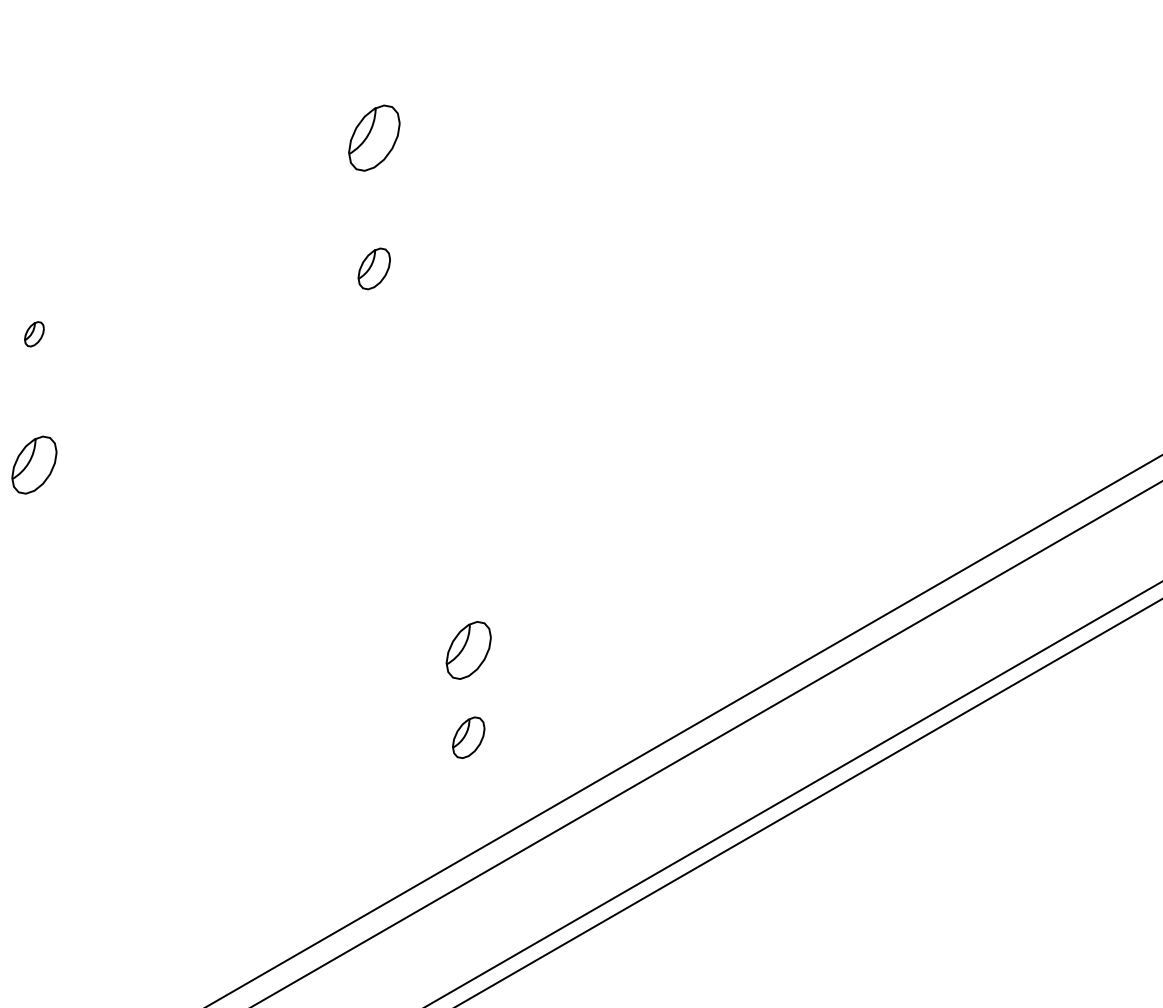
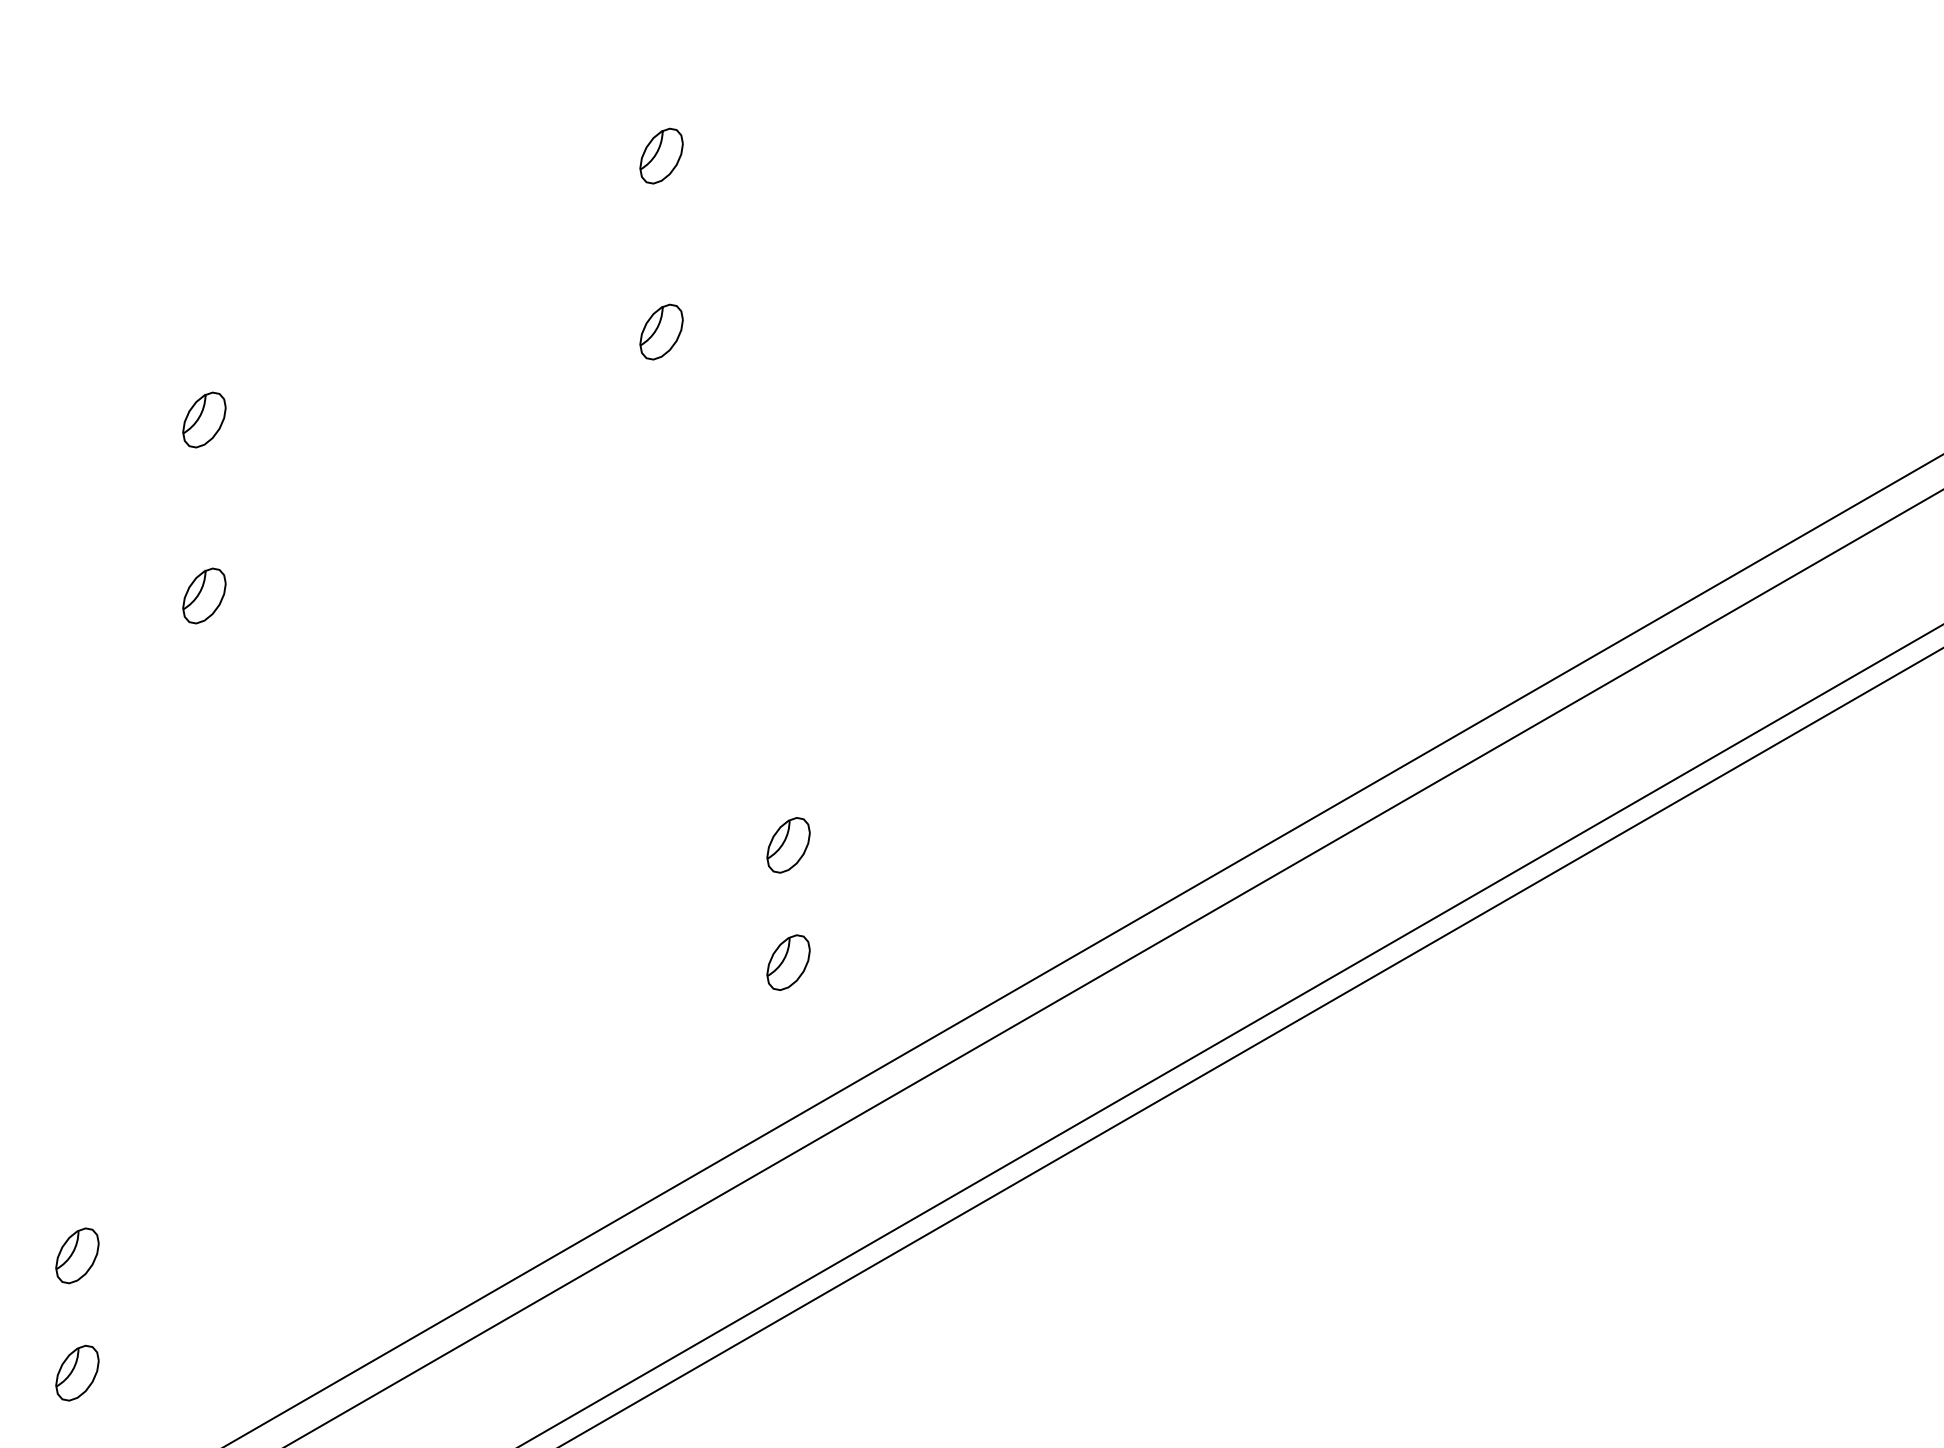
part: (374, 137) -> (661, 155), size x0.62
part: (34, 333) -> (204, 419), size x1.67
part: (34, 464) -> (204, 595), size x0.71
part: (468, 650) -> (788, 845), size x0.71

